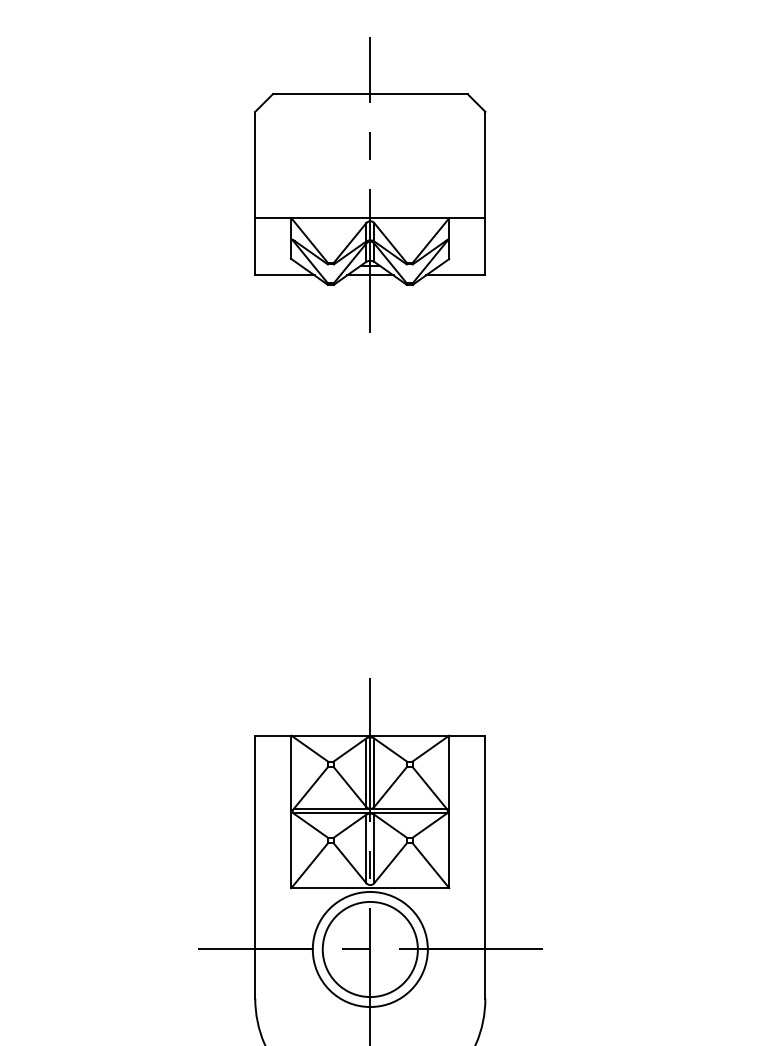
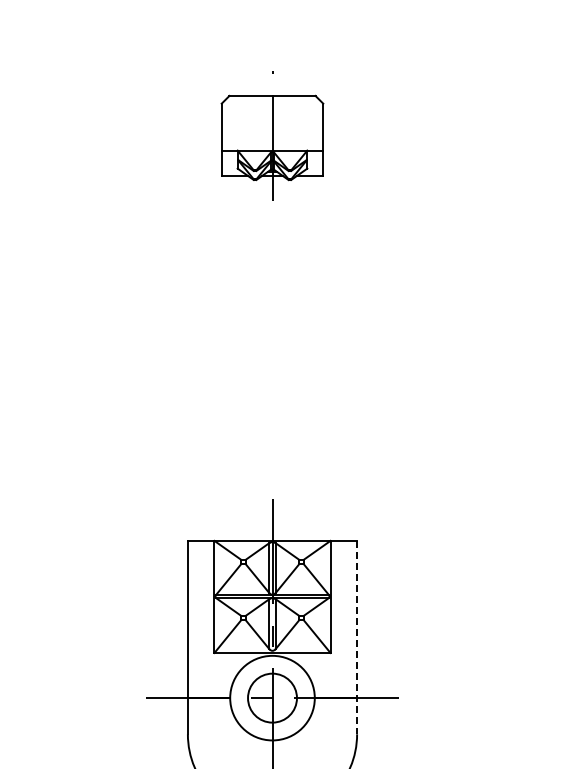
part: (370, 184) -> (272, 135), size x0.6
line: (485, 867) -> (357, 637), solid -> dashed
circle: (370, 949) -> (272, 698), size x0.7

